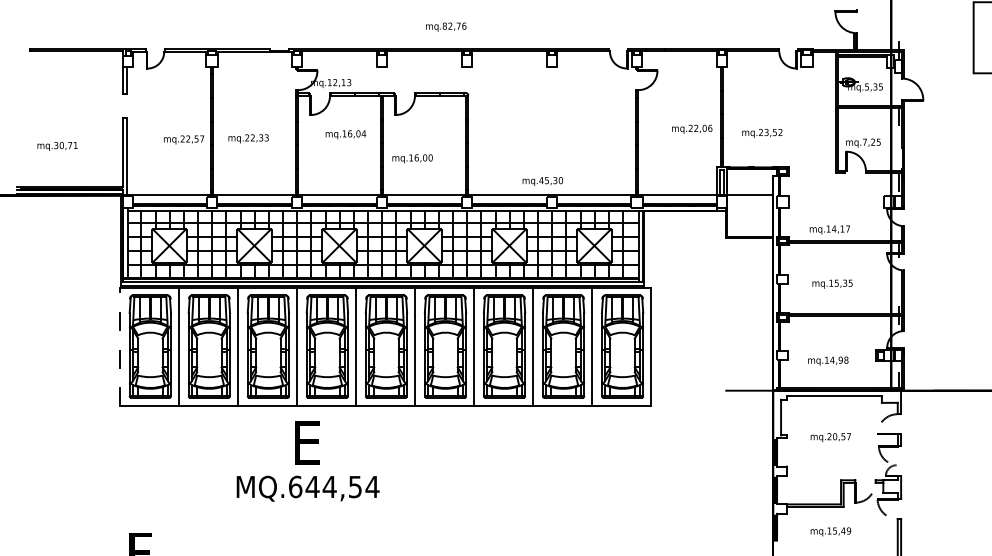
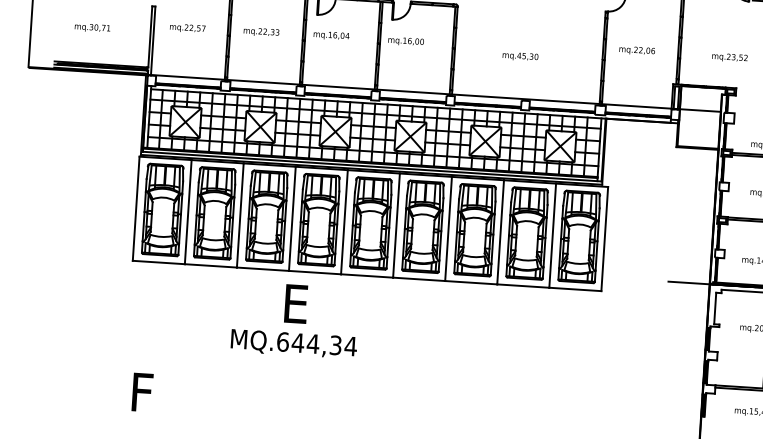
text: (692, 128) -> (637, 50), moved
text: (762, 132) -> (730, 56), moved
text: (345, 134) -> (331, 35), moved
text: (184, 139) -> (188, 28), moved
text: (412, 158) -> (406, 41), moved
text: (542, 181) -> (520, 56), moved
line: (120, 346) -> (136, 208), dashed -> solid
text: (355, 486) -> (335, 344), MQ.644,54 -> MQ.644,34

